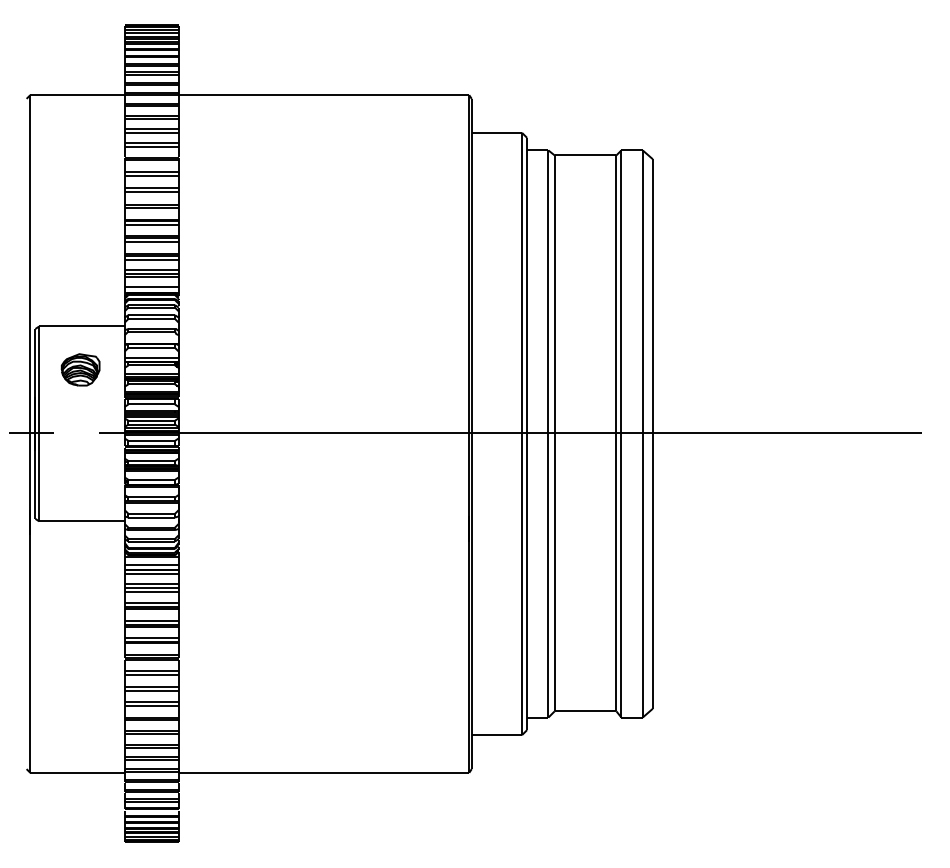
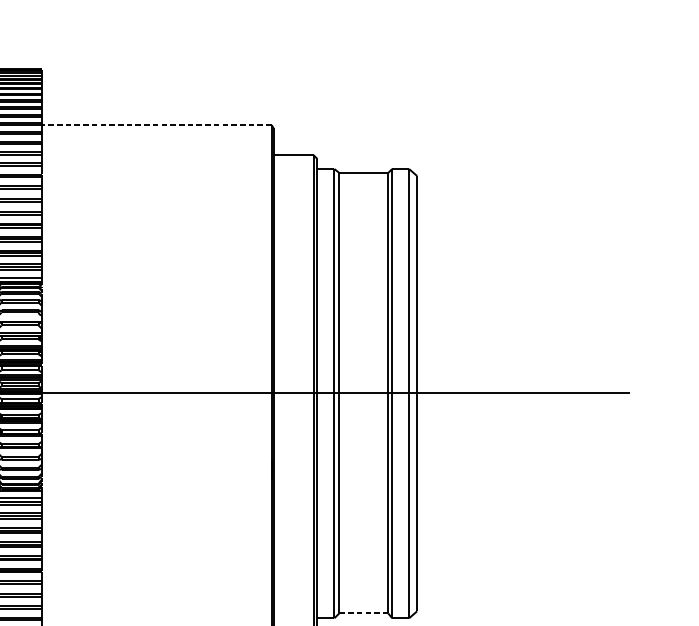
line: (323, 95) -> (156, 125), solid -> dashed
line: (585, 711) -> (363, 613), solid -> dashed

